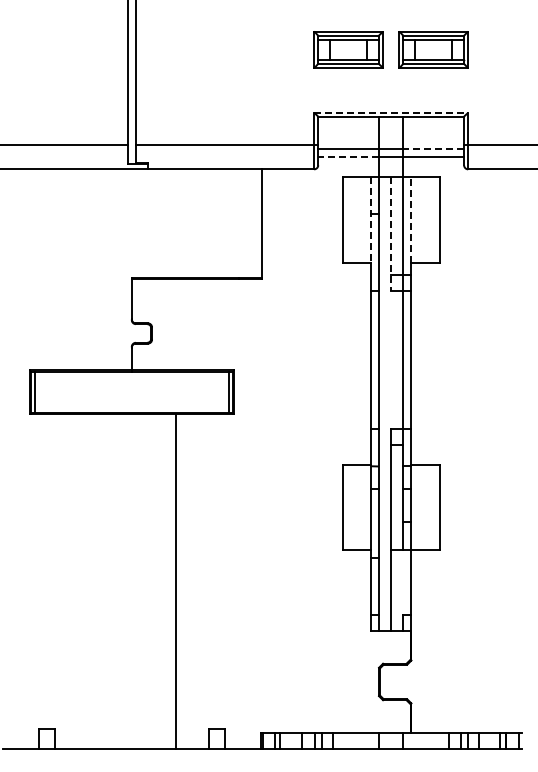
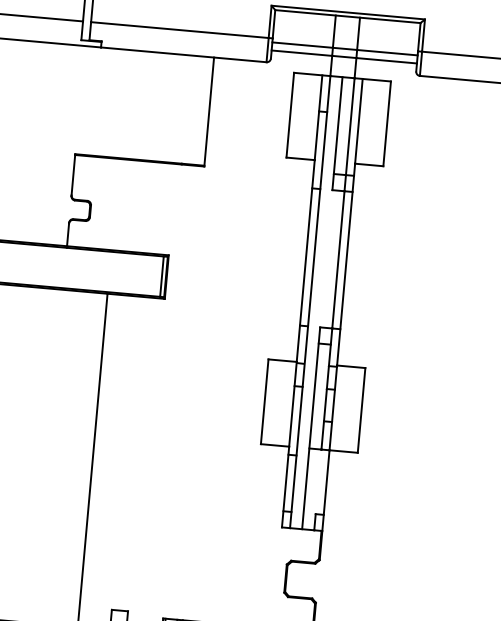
line: (391, 112) -> (348, 12), dashed -> solid
line: (433, 149) -> (387, 53), dashed -> solid
line: (348, 157) -> (301, 53), dashed -> solid
line: (370, 220) -> (318, 118), dashed -> solid
line: (411, 220) -> (358, 121), dashed -> solid
line: (391, 234) -> (337, 133), dashed -> solid

